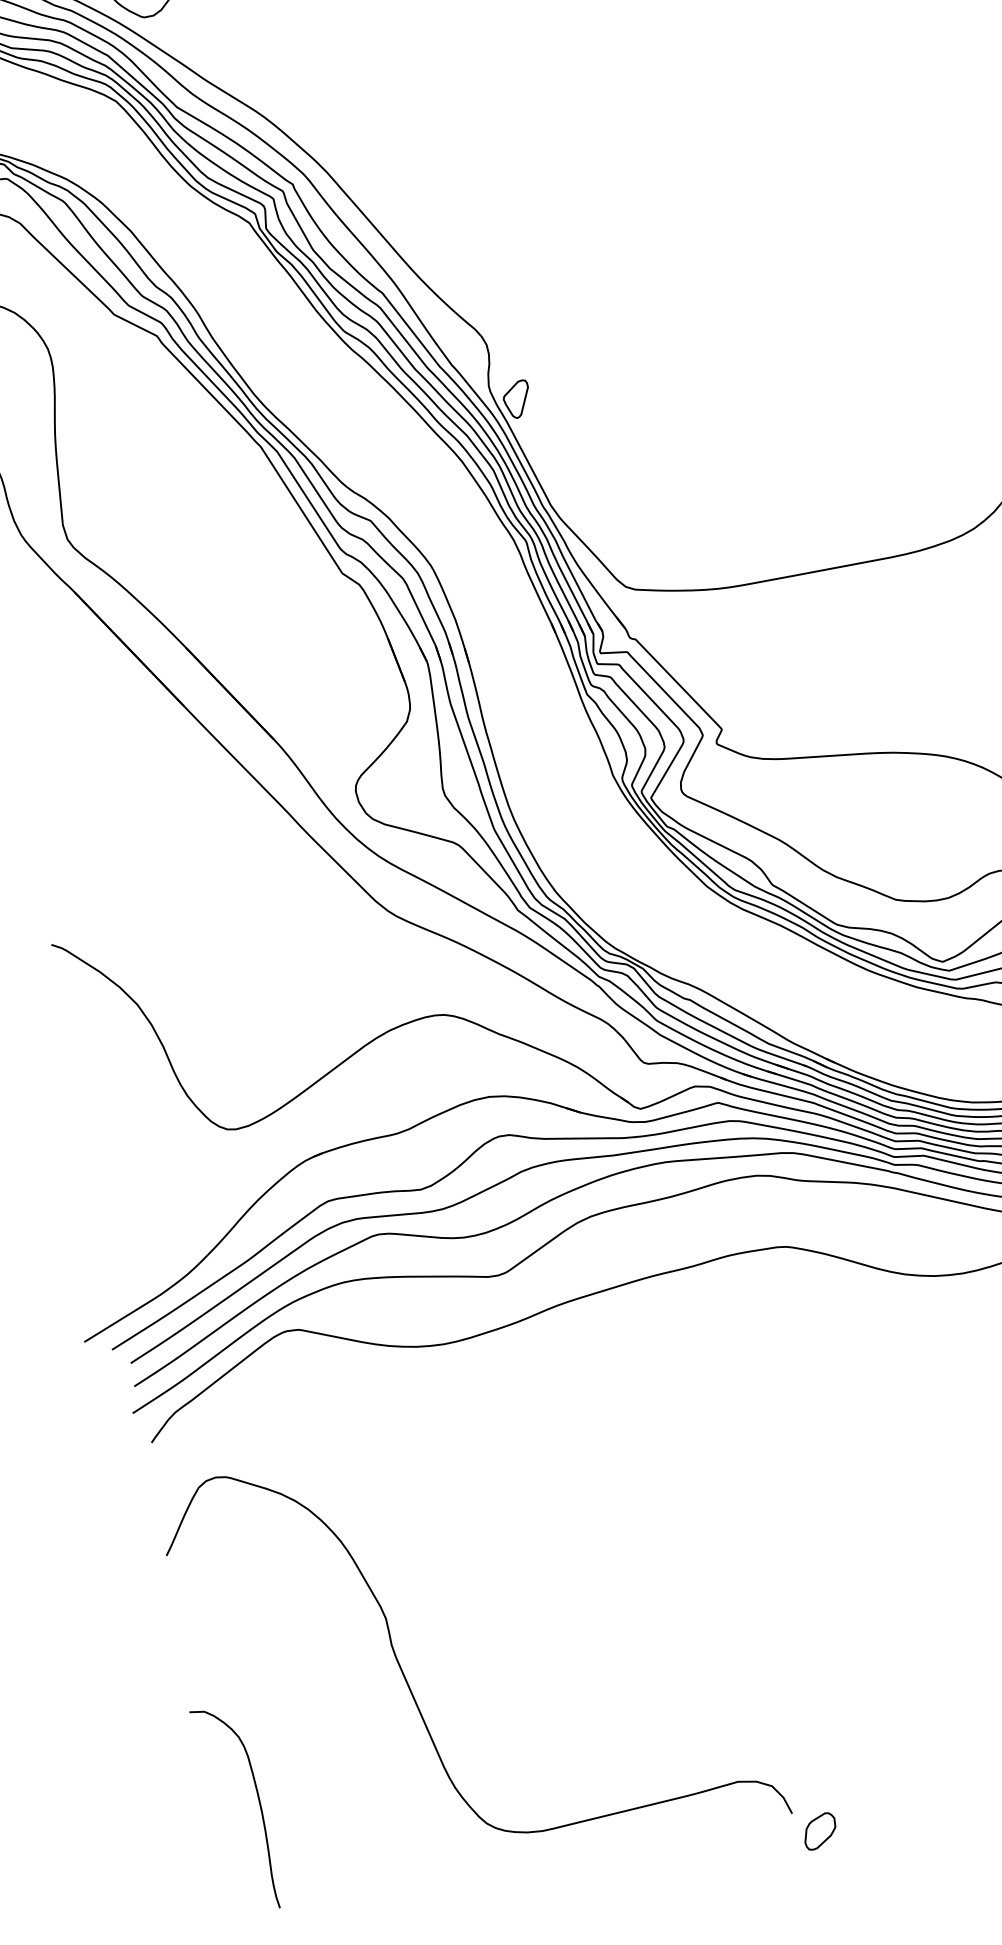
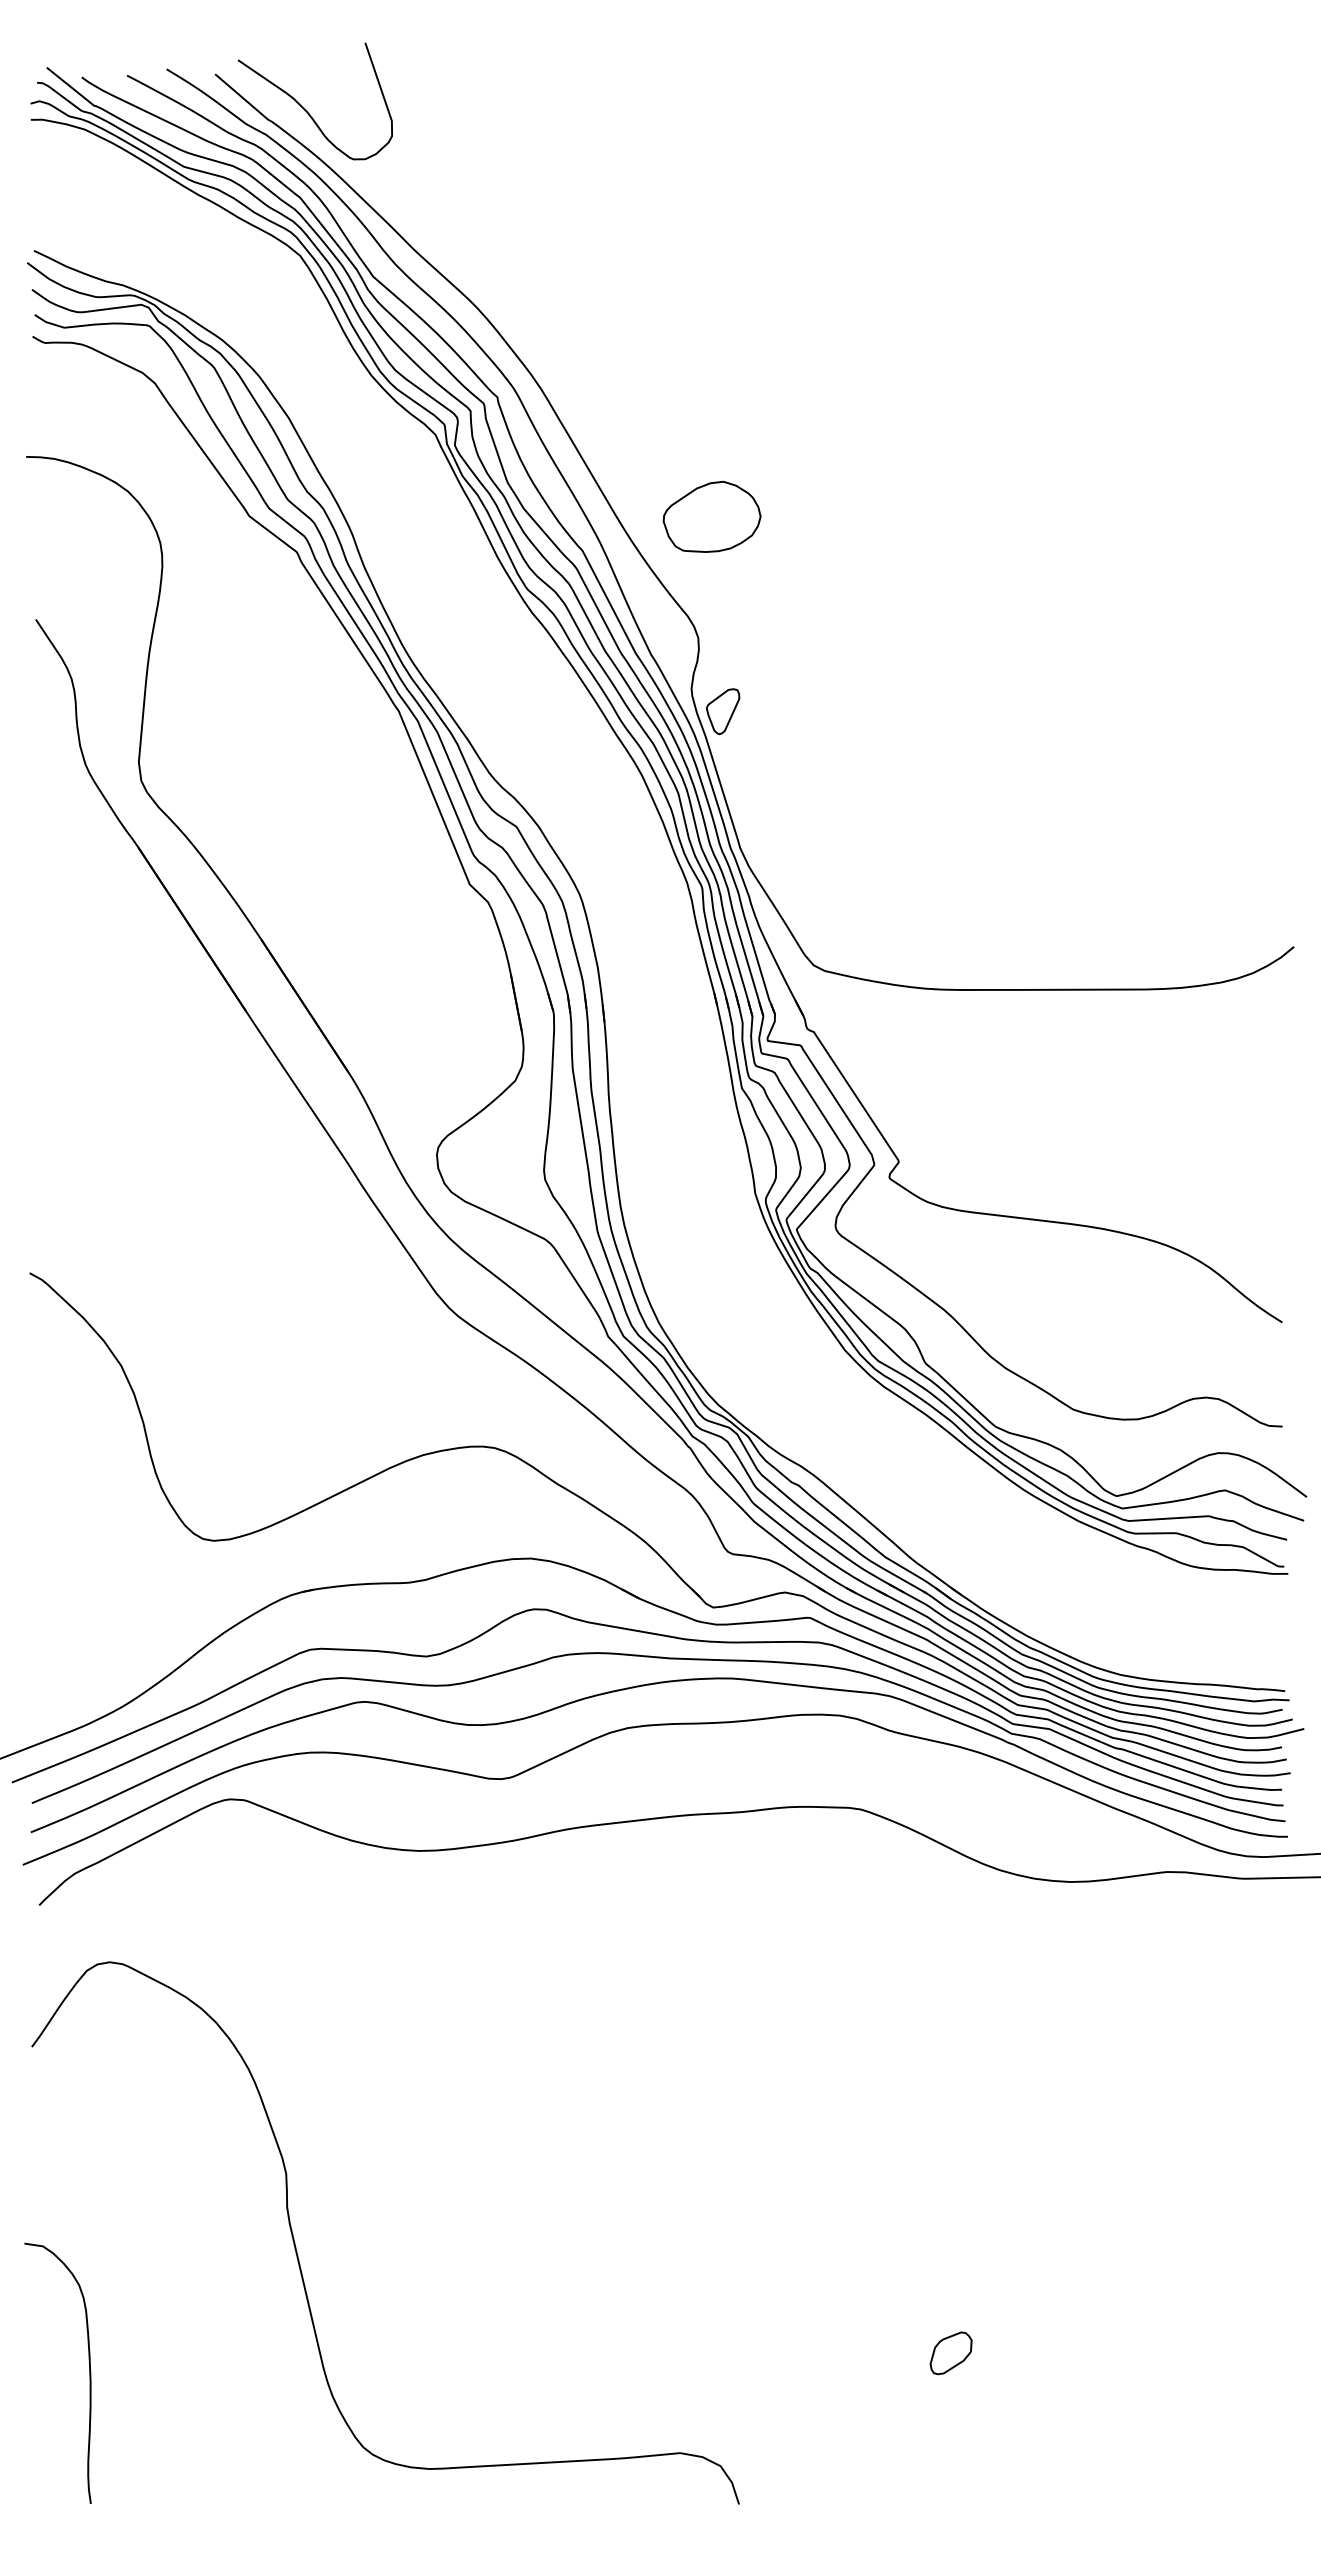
part: (479, 247) -> (711, 516), added
part: (819, 1831) -> (950, 2353), moved

